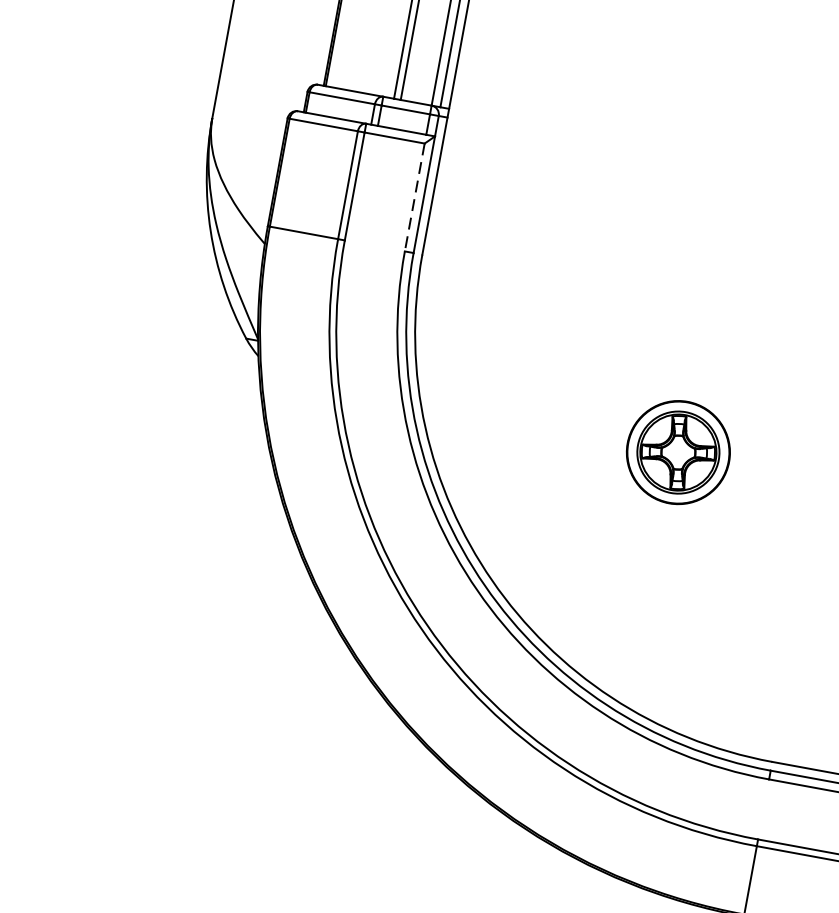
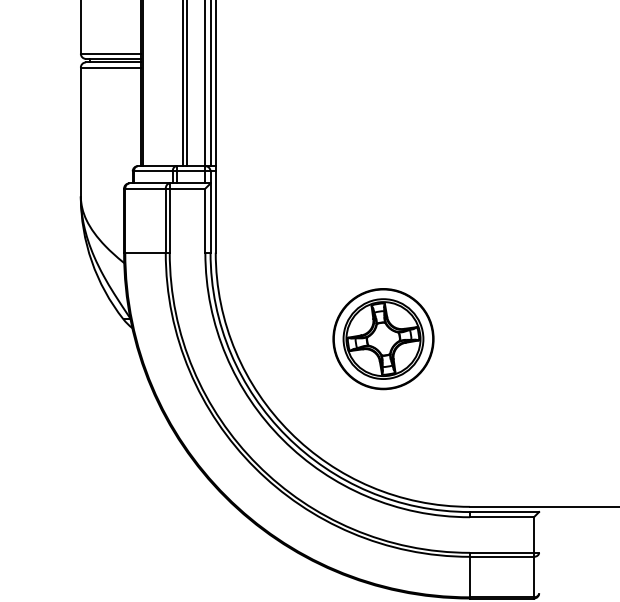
line: (415, 197) -> (205, 220), dashed -> solid
part: (678, 452) -> (383, 339), size x1.67

